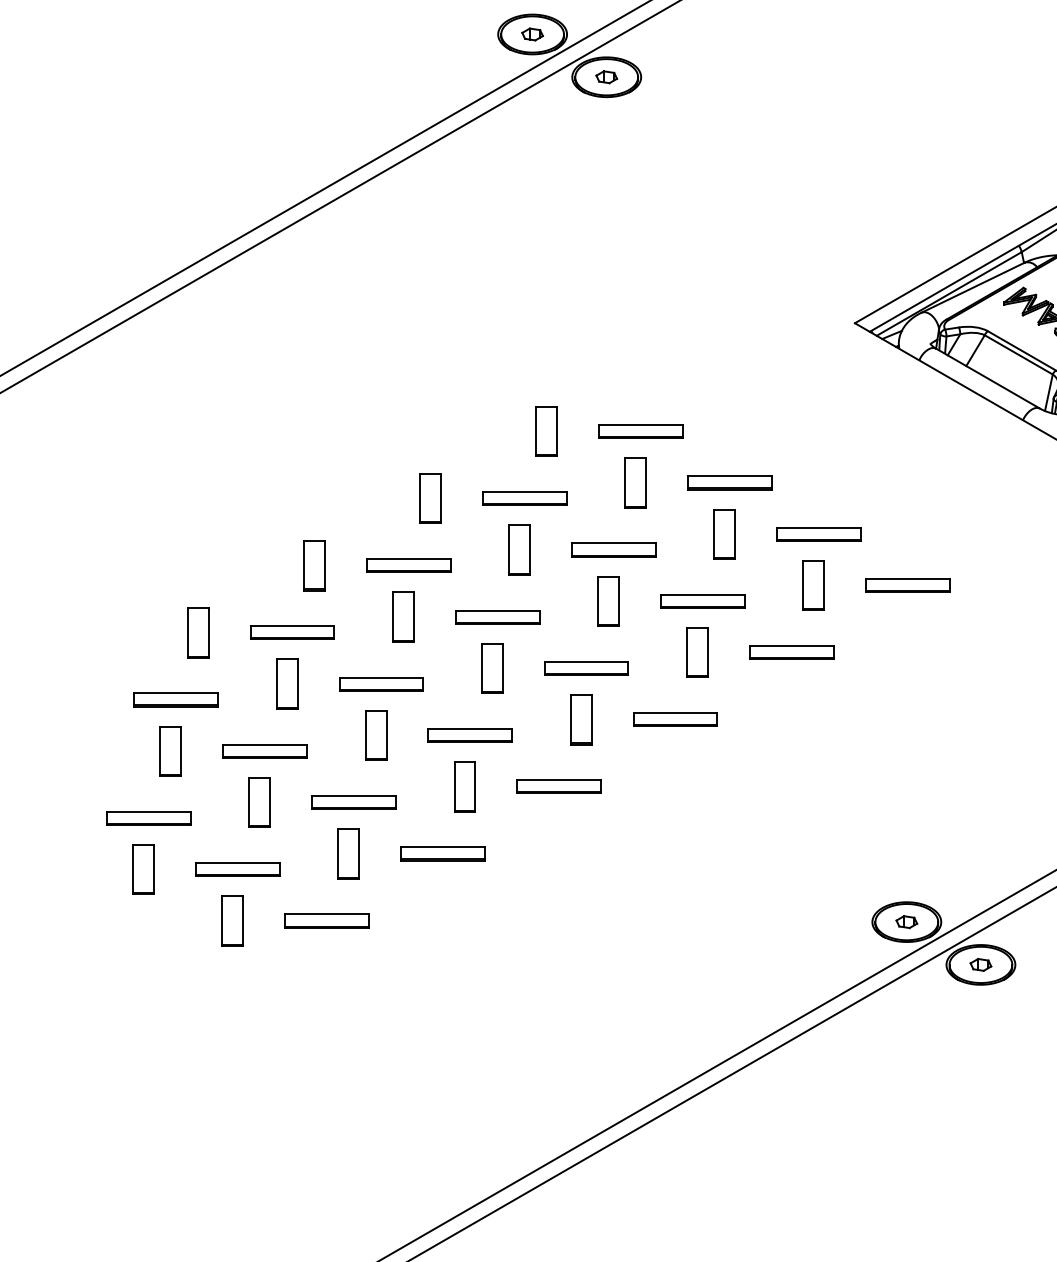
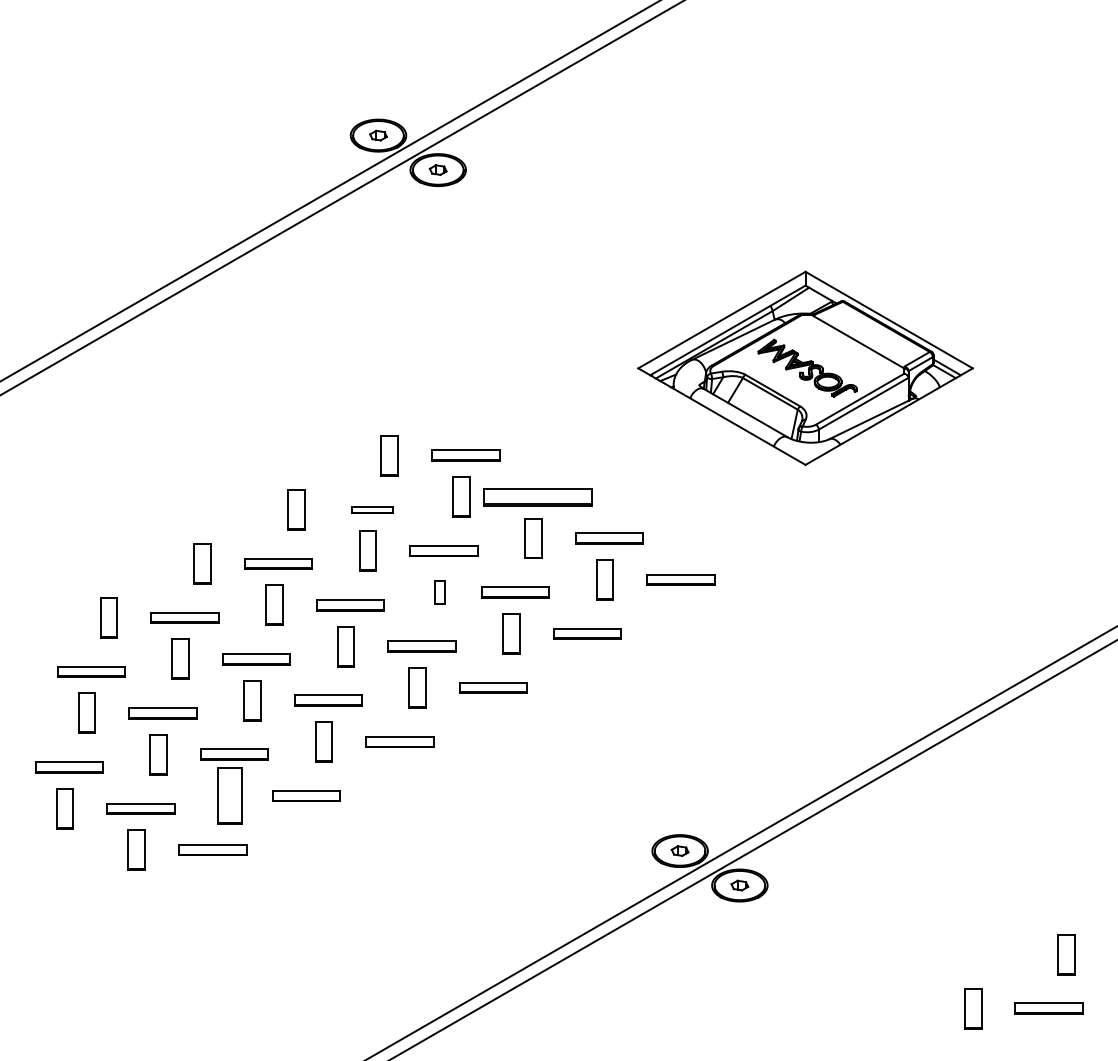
part: (729, 482) -> (537, 496), size x1.6
part: (525, 498) -> (372, 509), size x0.6
part: (608, 601) -> (439, 592), size x0.6
part: (348, 853) -> (230, 795), size x1.4

